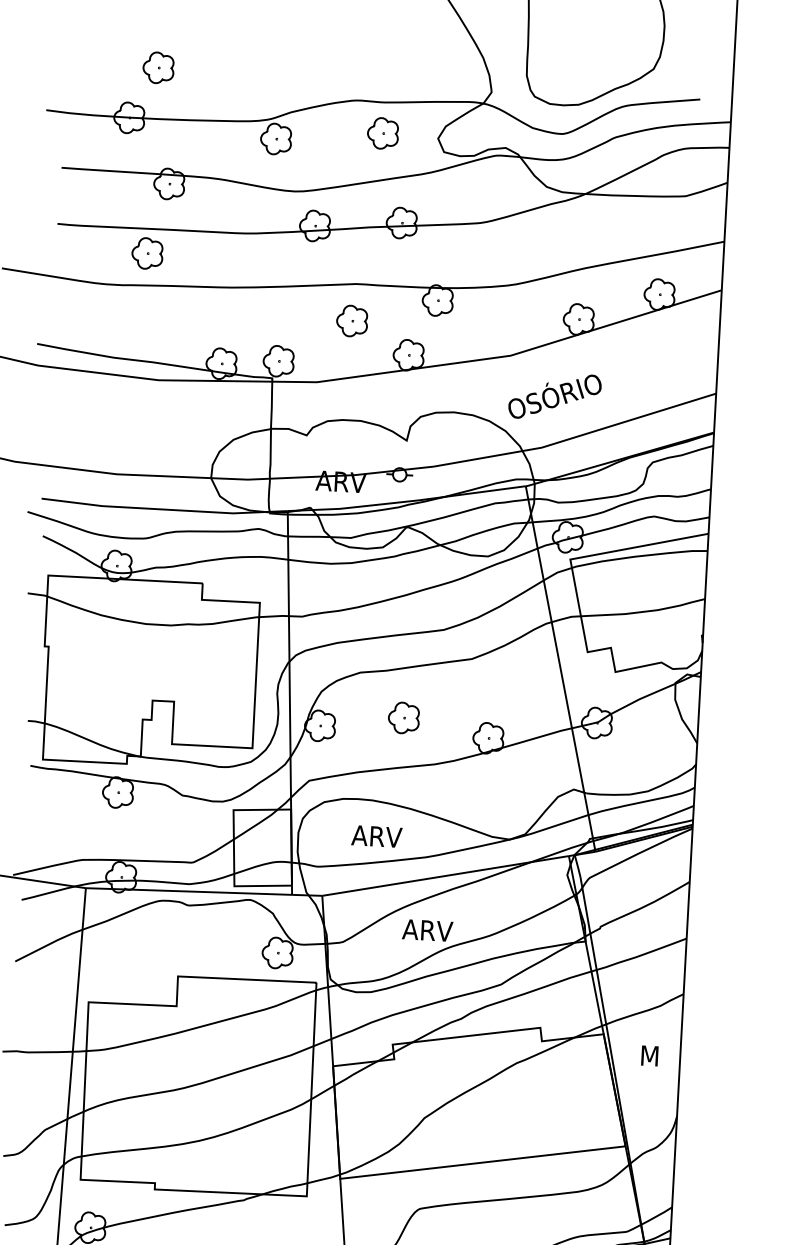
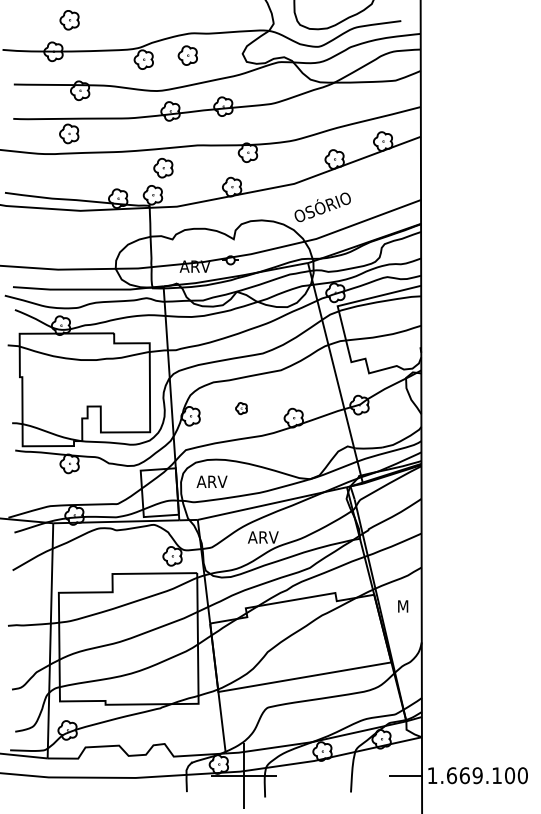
part: (382, 133) -> (187, 55), moved
part: (352, 321) -> (163, 168), moved
part: (403, 717) -> (241, 408), size x0.6
text: (375, 835) -> (211, 481), moved

